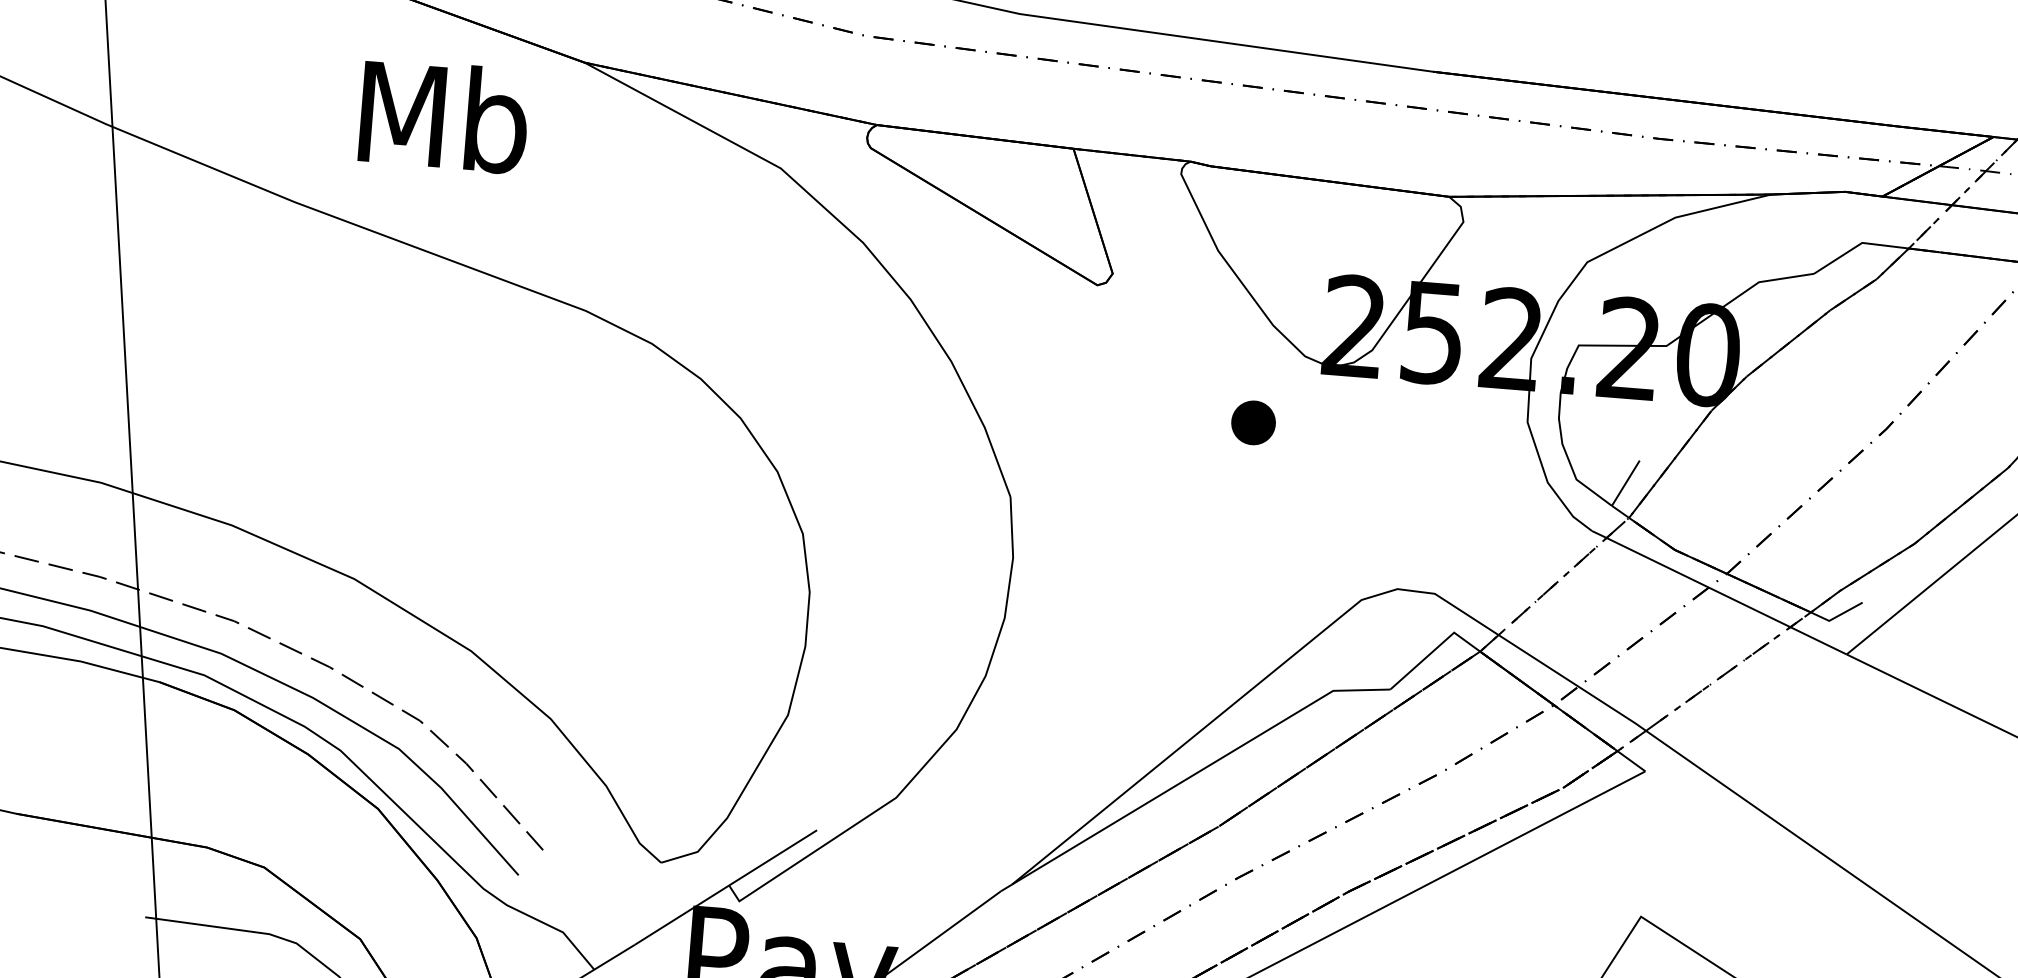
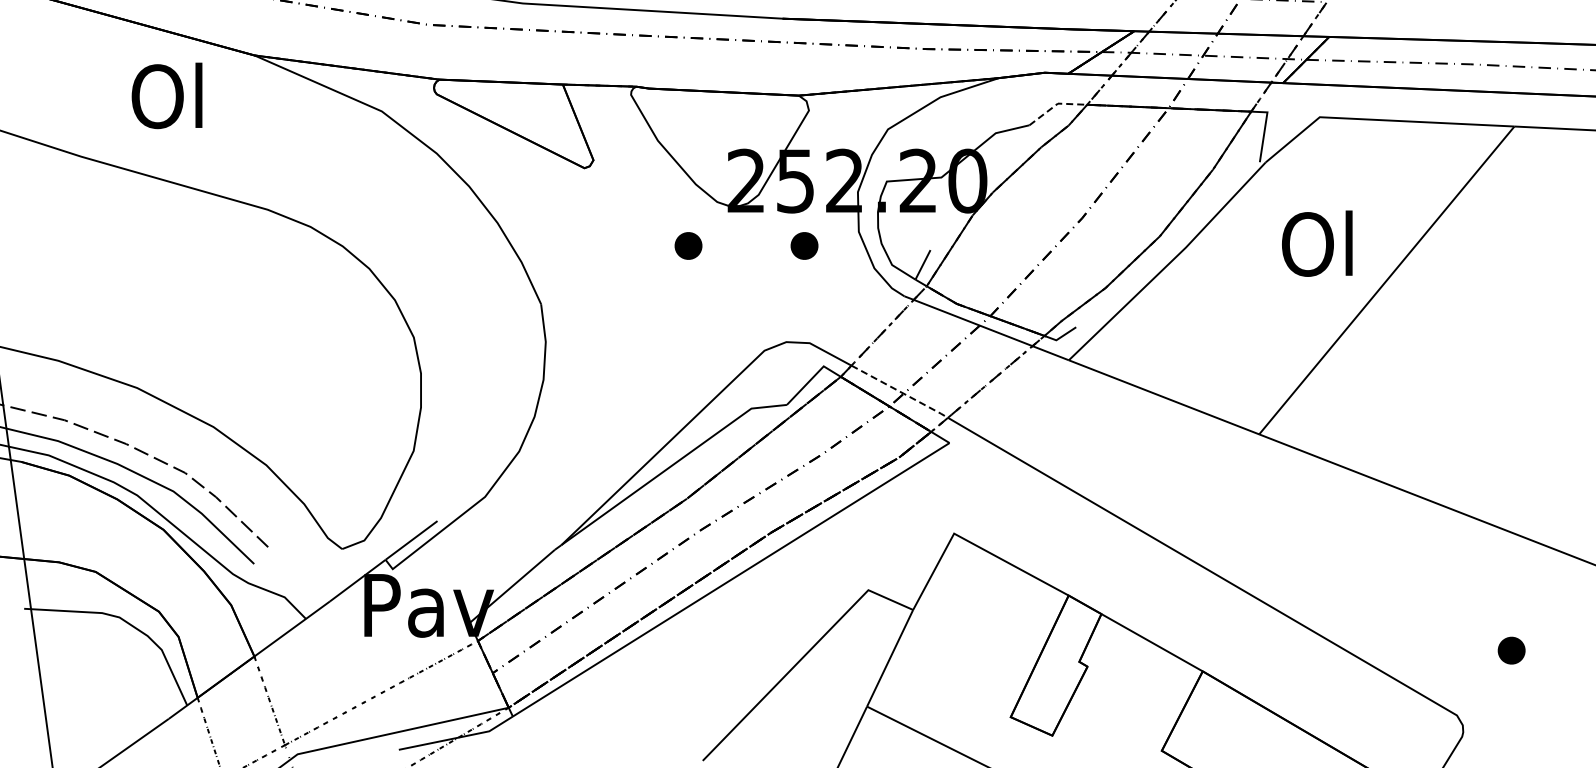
text: (445, 115) -> (170, 95), Mb -> Ol
line: (1859, 244) -> (1056, 104), solid -> dashed
part: (1438, 437) -> (804, 245), added
line: (1573, 684) -> (900, 392), solid -> dashed

